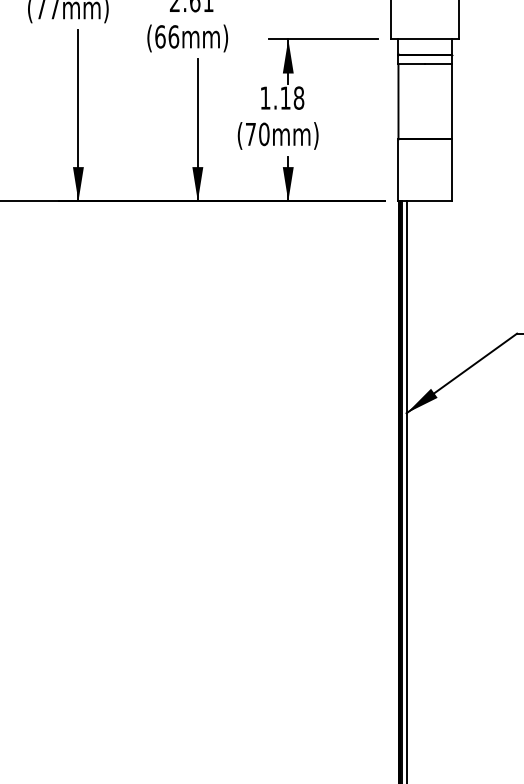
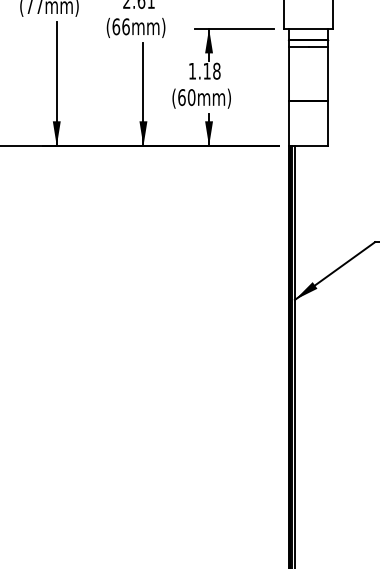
text: (250, 134) -> (181, 97), (70mm) -> (60mm)

